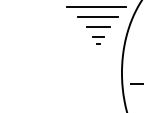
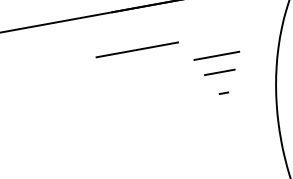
line: (96, 7) -> (205, 17), removed
line: (97, 16) -> (136, 48), moved
part: (98, 40) -> (221, 83), size x1.4

